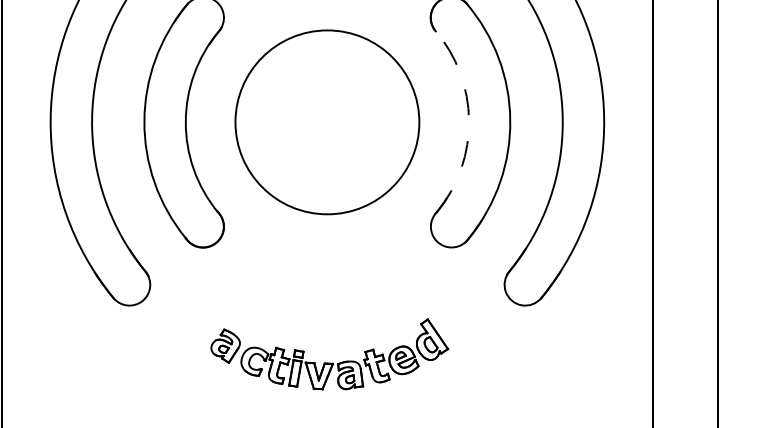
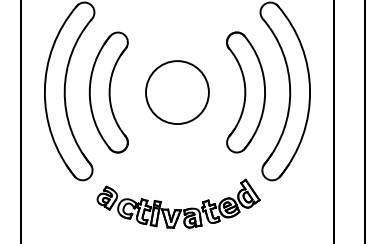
arc: (469, 120) -> (245, 91), dashed -> solid
circle: (327, 122) -> (177, 92), size x0.71
part: (329, 353) -> (178, 203), size x1.43

